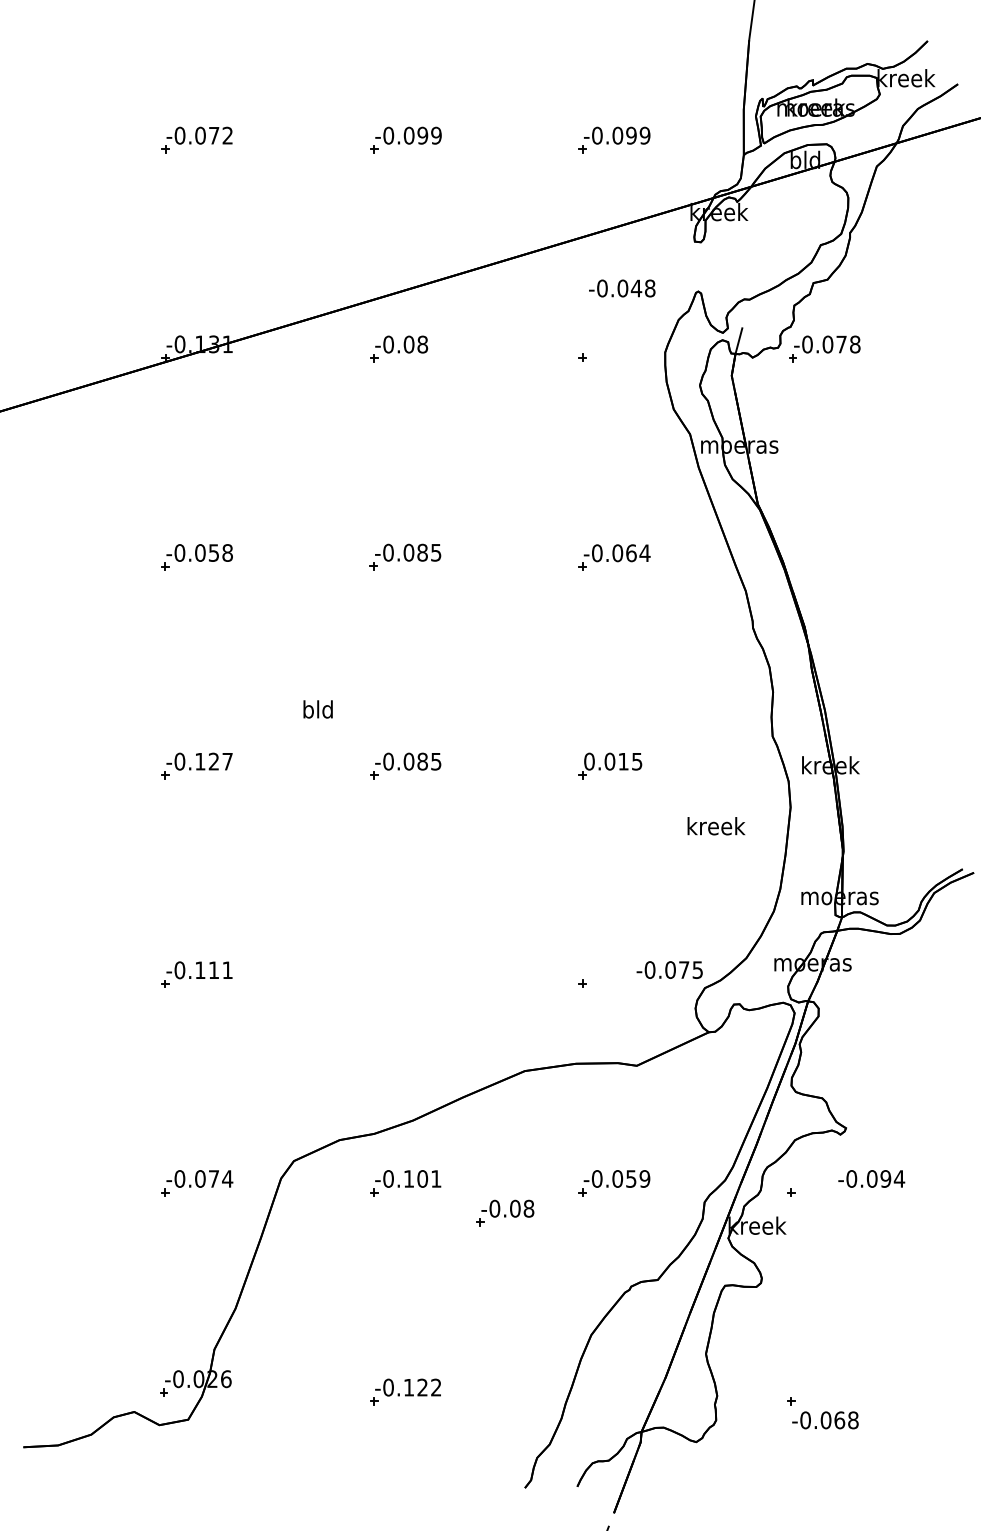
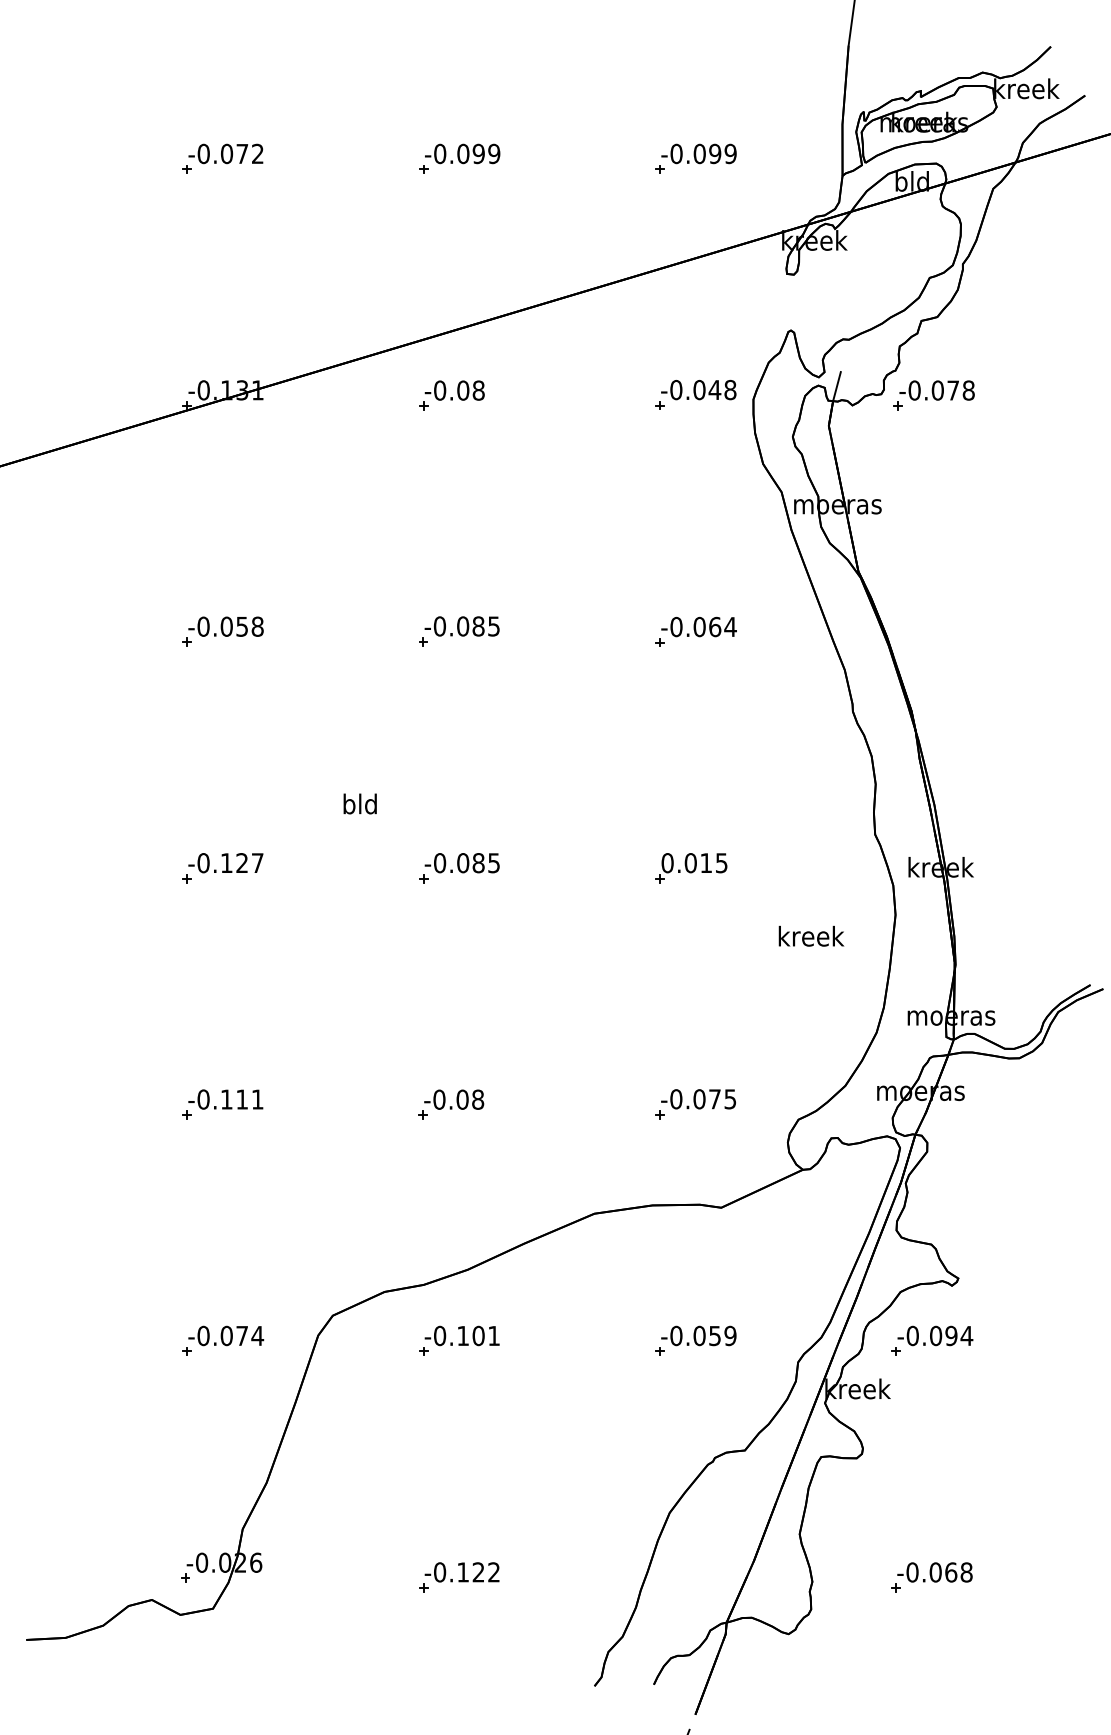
text: (622, 288) -> (698, 389), moved
text: (669, 970) -> (698, 1099), moved
text: (871, 1178) -> (935, 1335), moved
part: (505, 1212) -> (451, 1104), moved
text: (825, 1420) -> (934, 1572), moved

